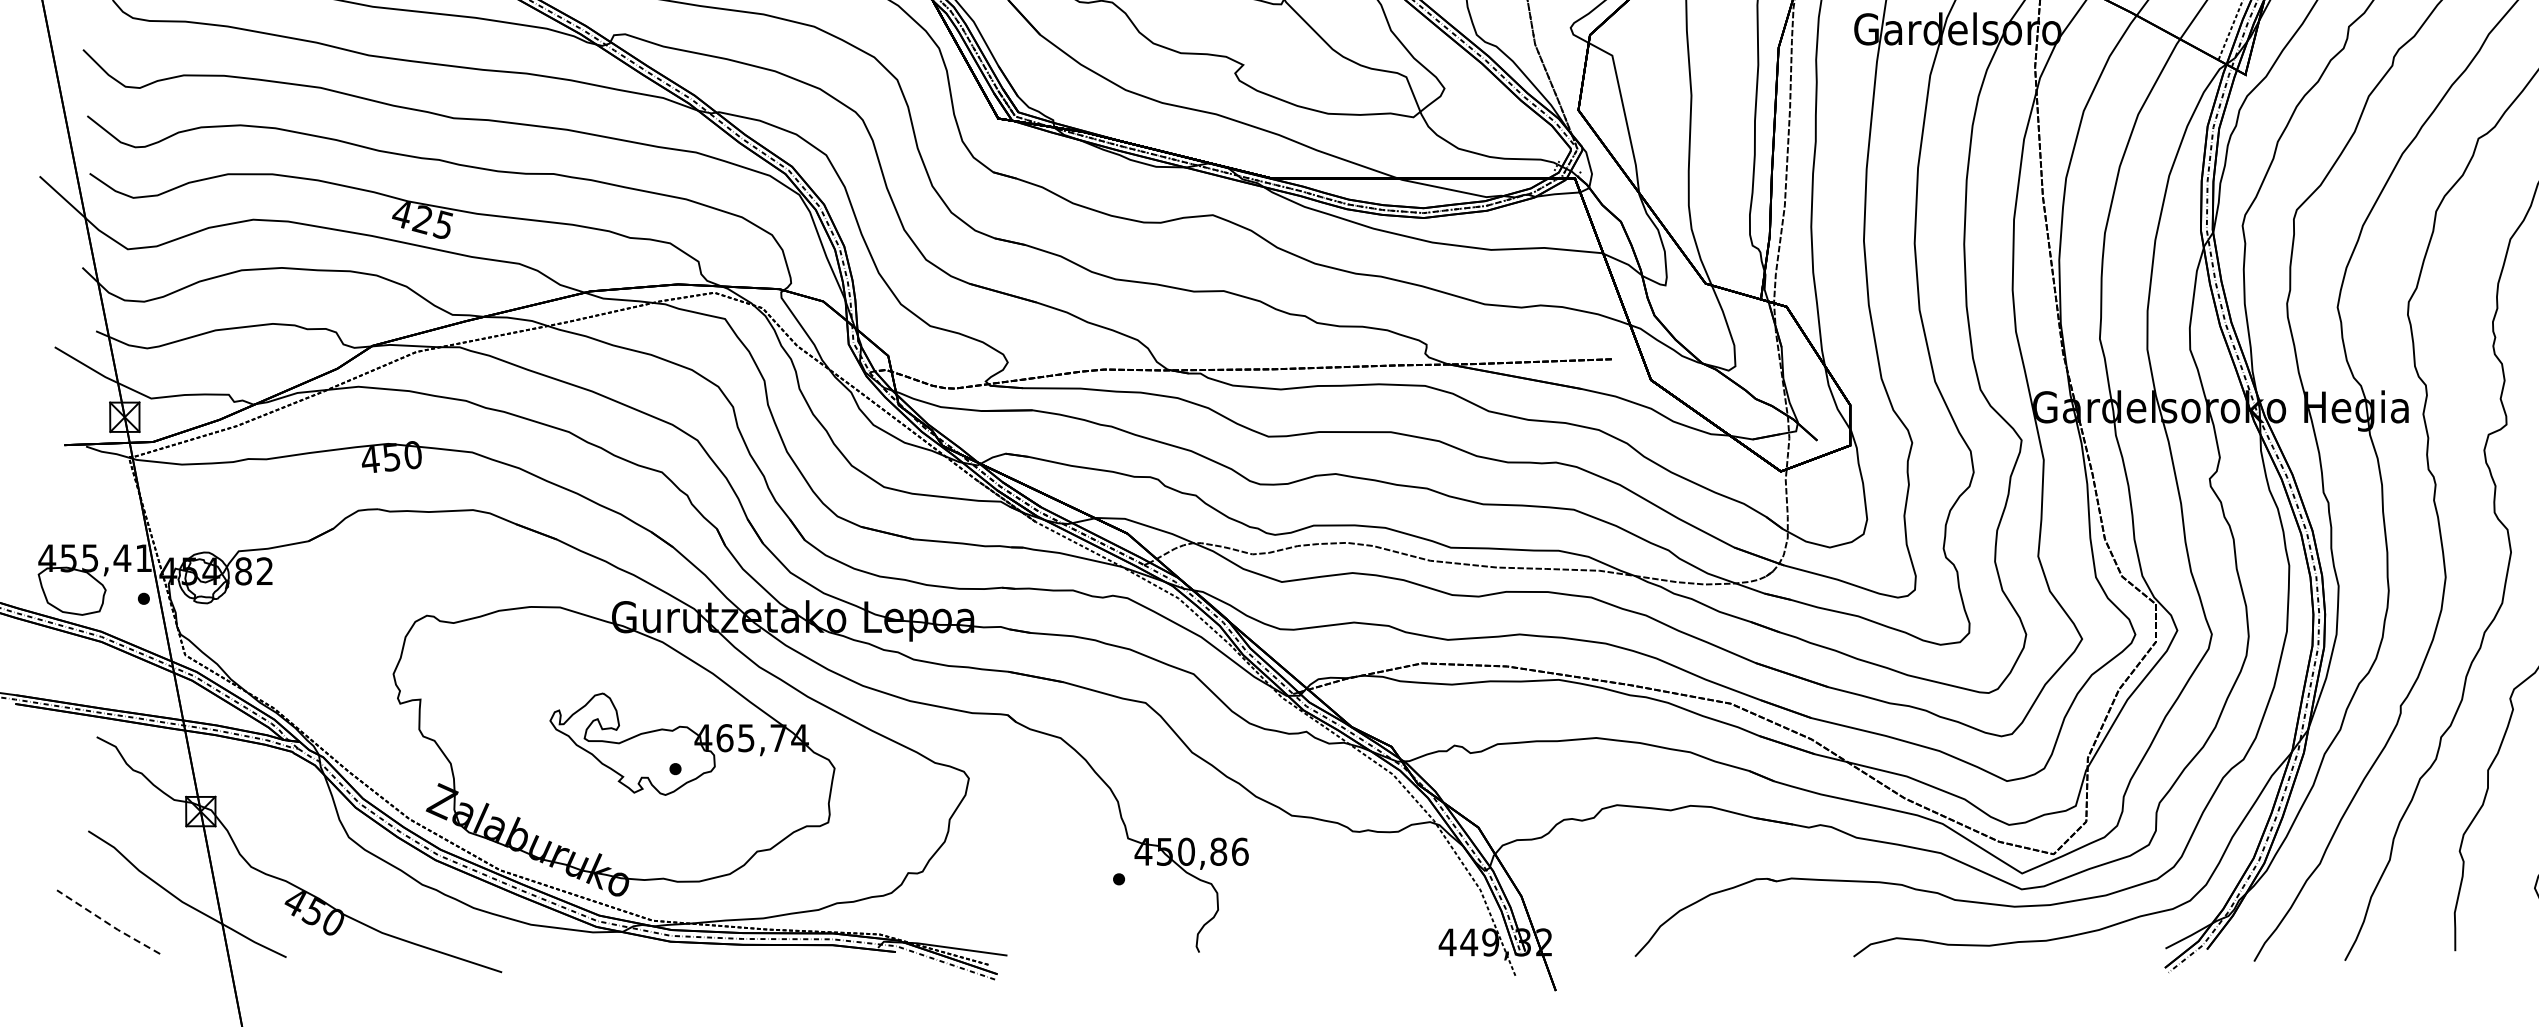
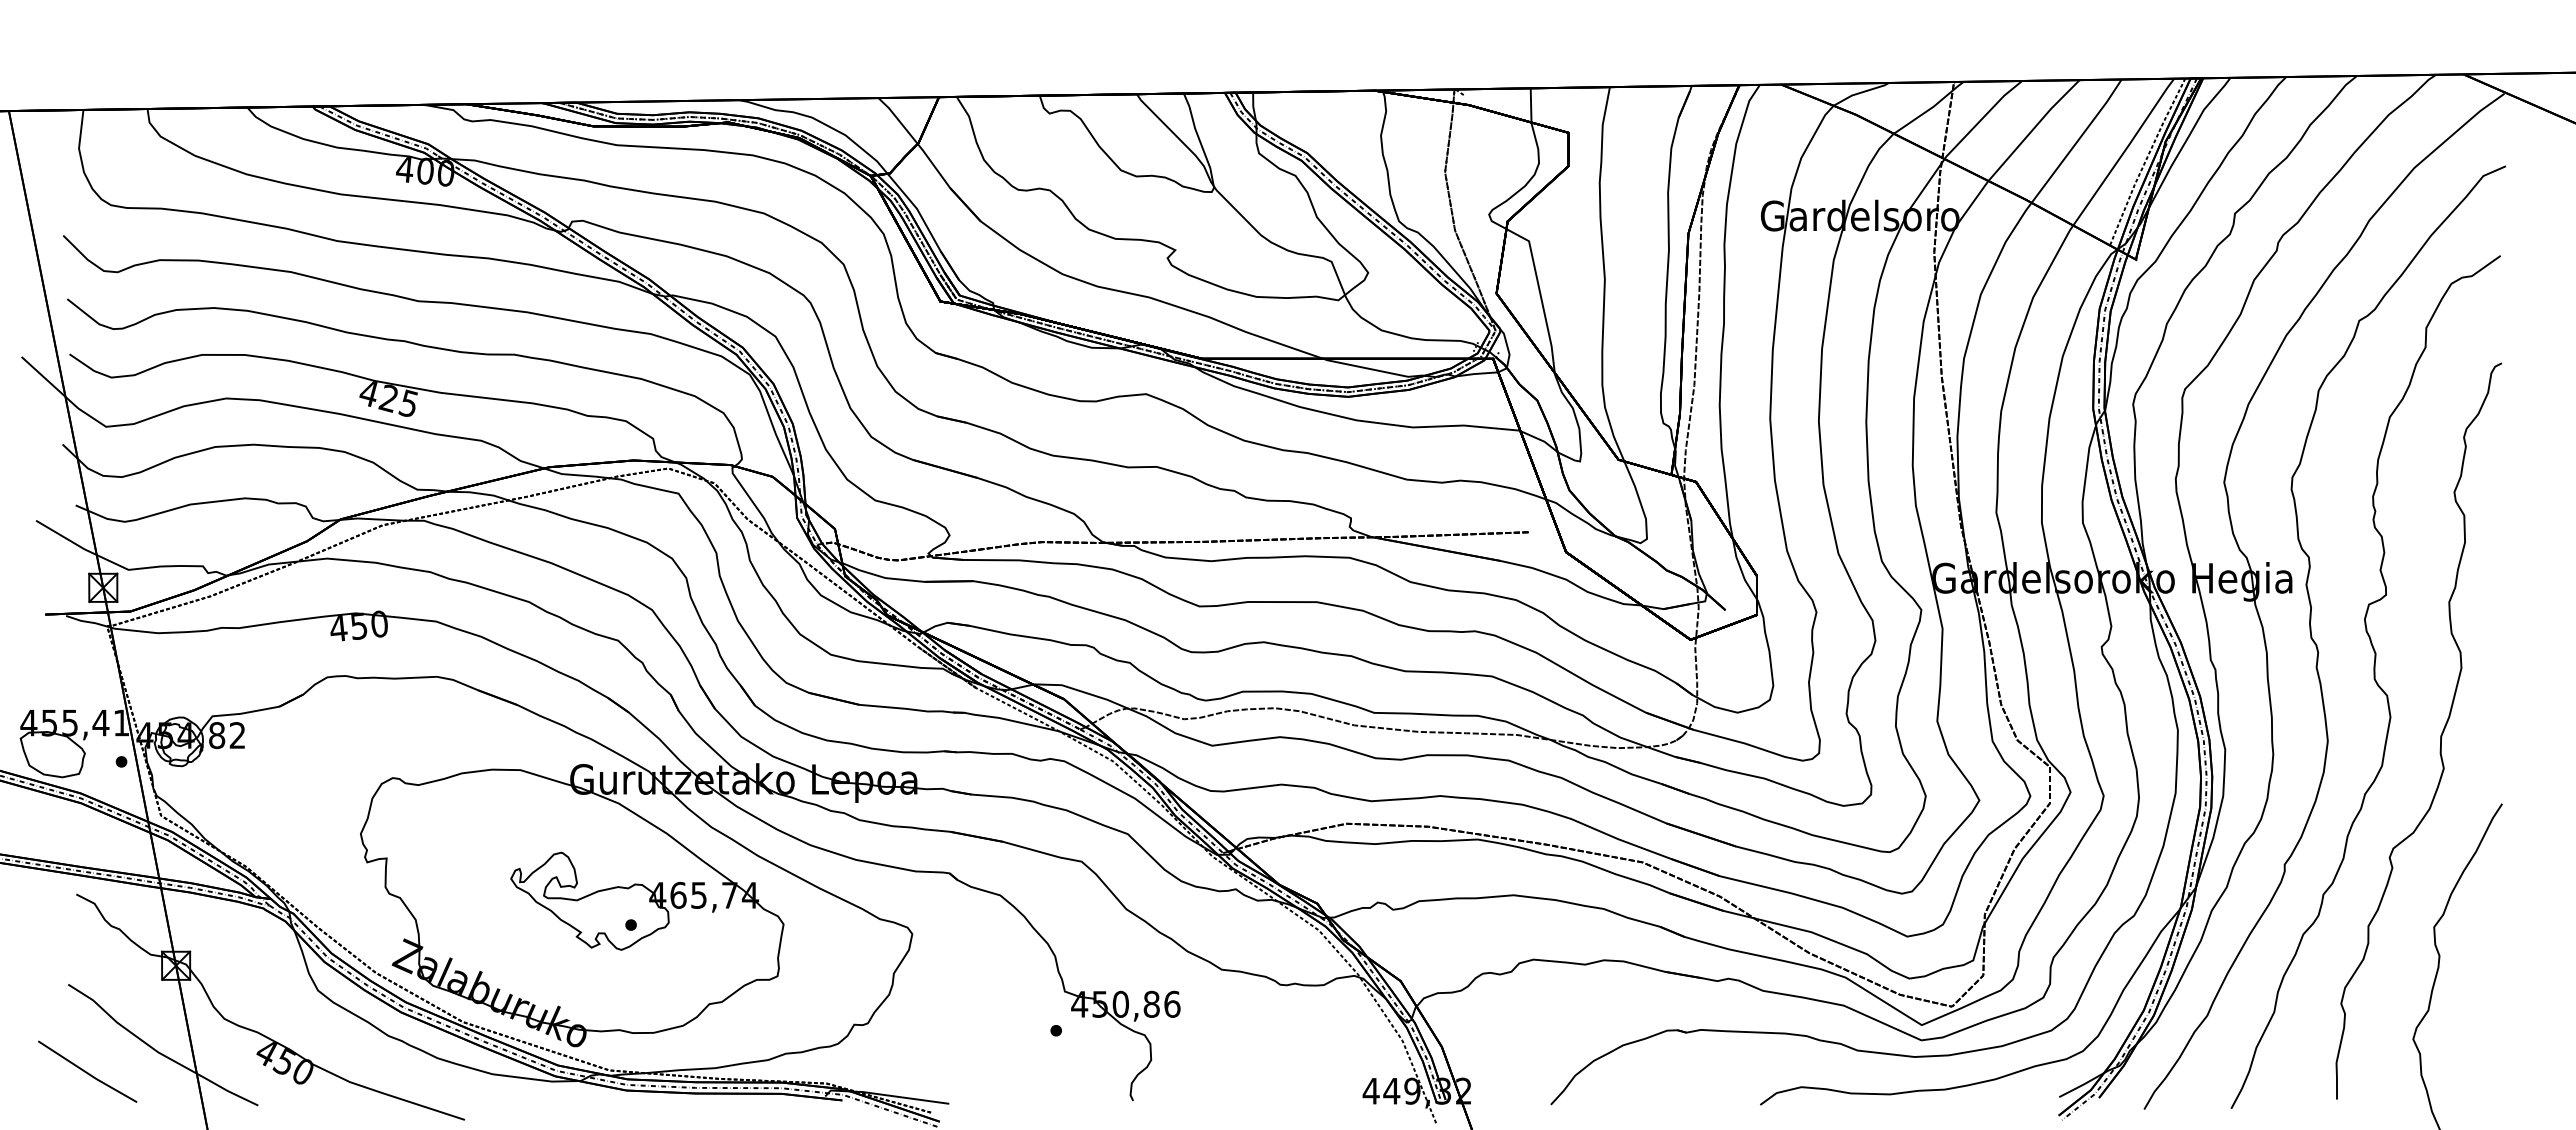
line: (108, 923) -> (87, 1073), dashed -> solid

